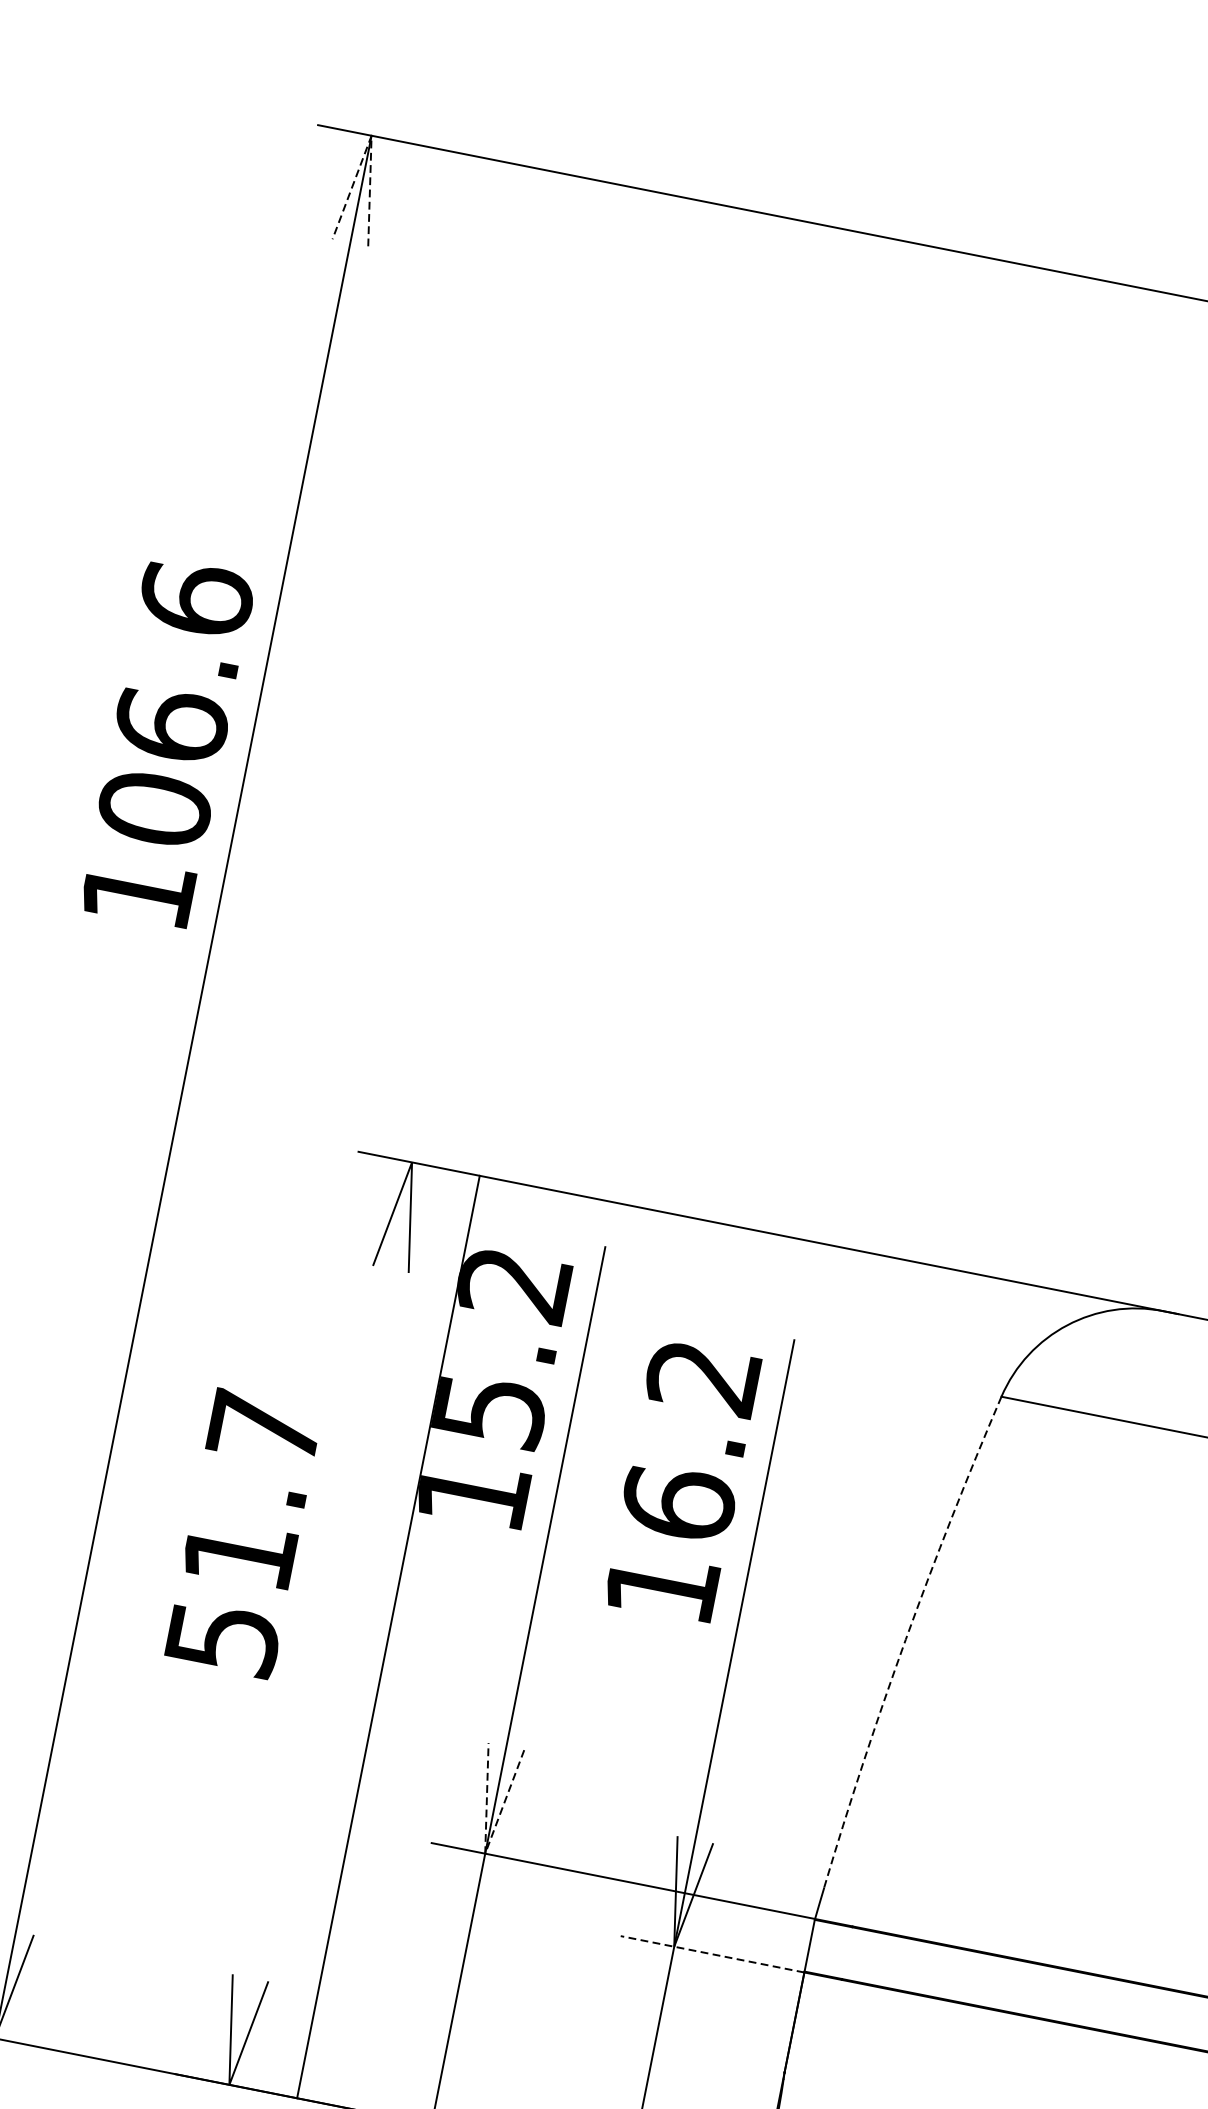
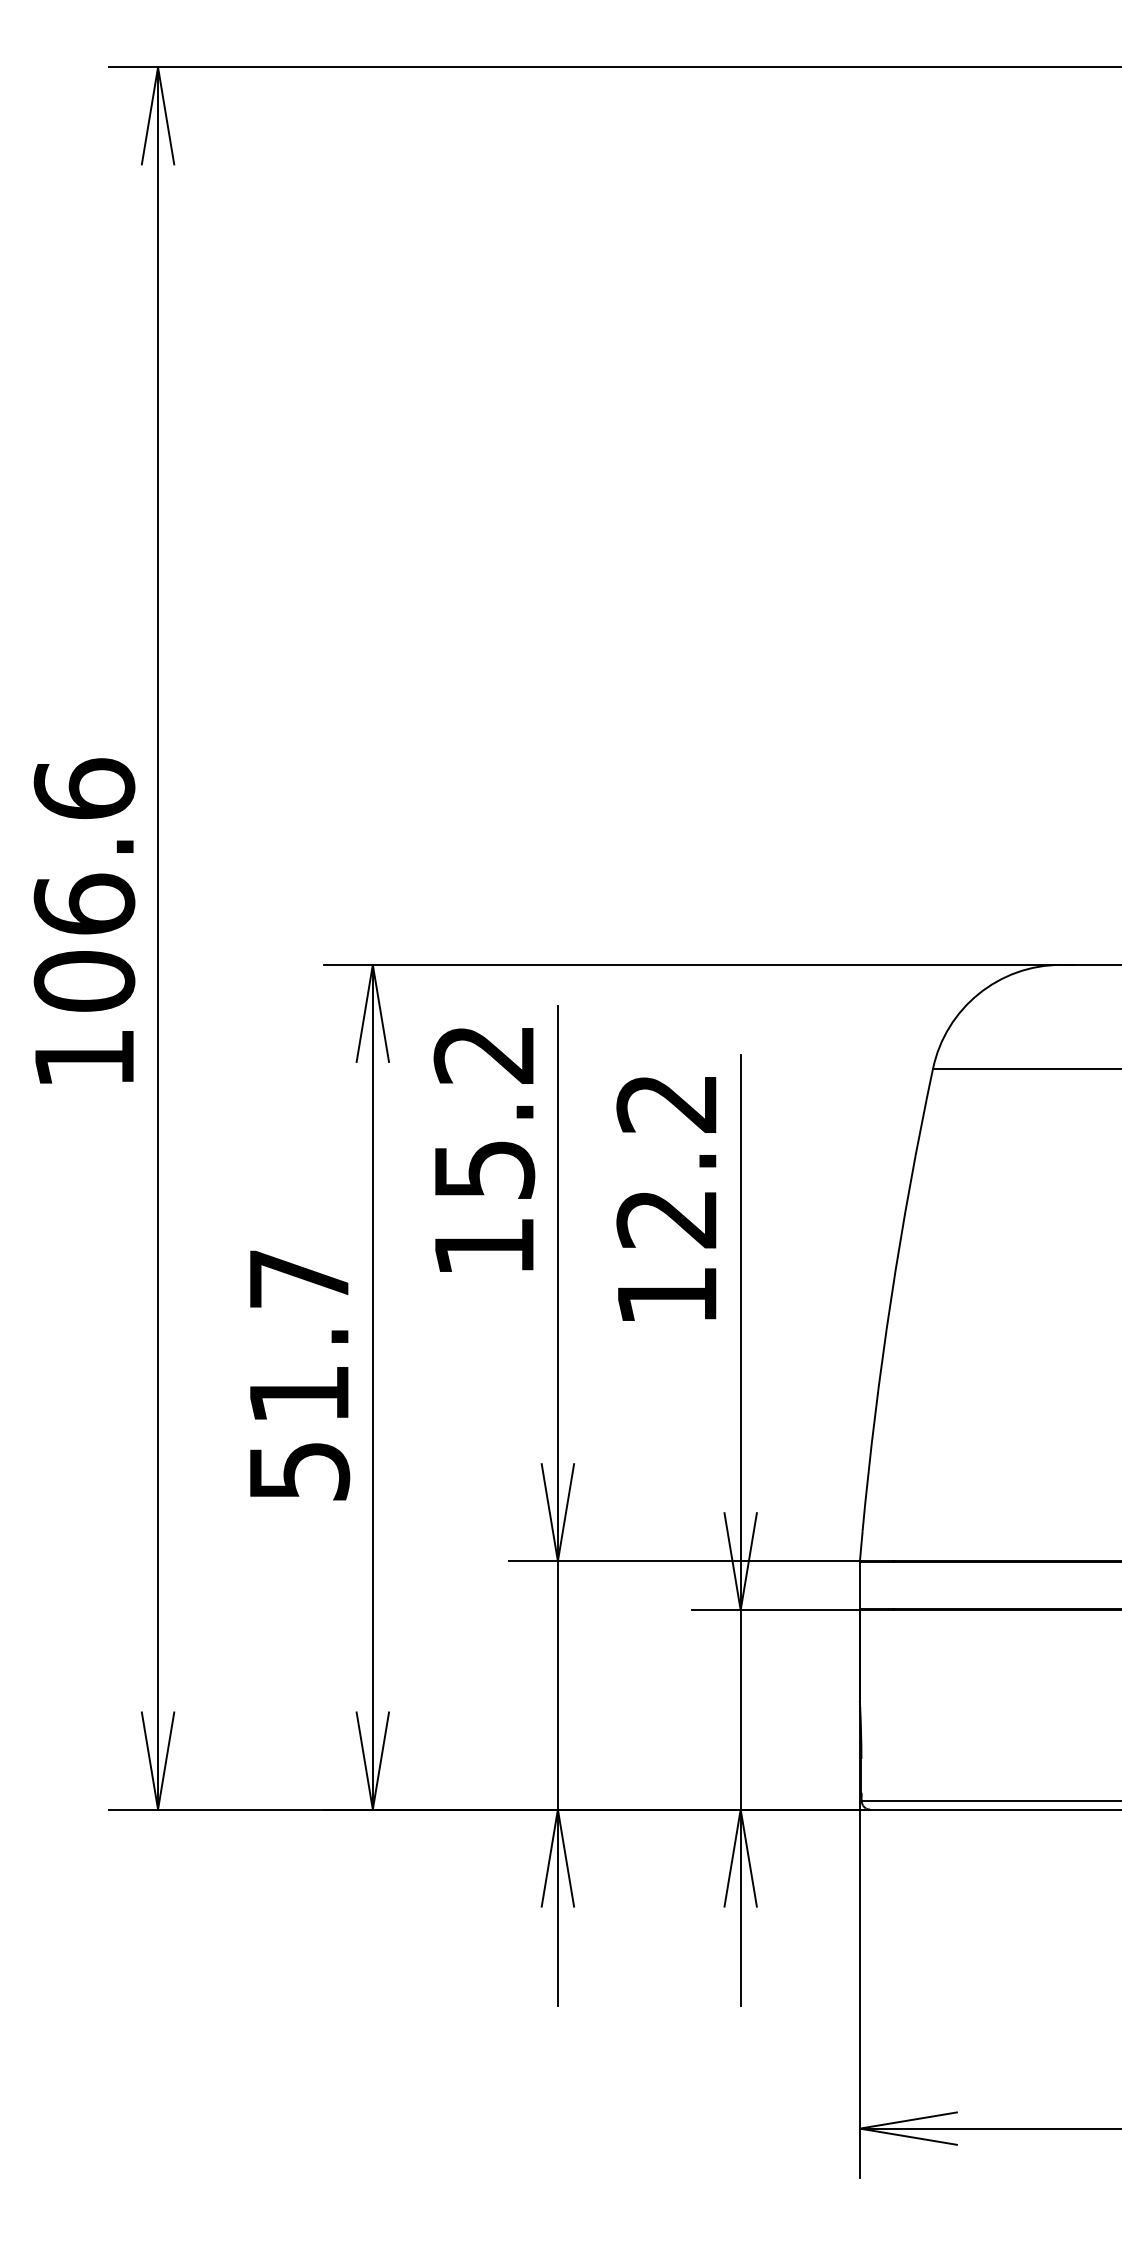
line: (372, 136) -> (158, 67), dashed -> solid
text: (167, 742) -> (84, 920), moved
text: (678, 1501) -> (666, 1217), 16.2 -> 12.2
text: (245, 1534) -> (300, 1375), moved
line: (388, 1636) -> (372, 1386), moved
arc: (906, 1639) -> (891, 1299), dashed -> solid
line: (484, 1853) -> (557, 1561), dashed -> solid
line: (712, 1954) -> (775, 1610), dashed -> solid

